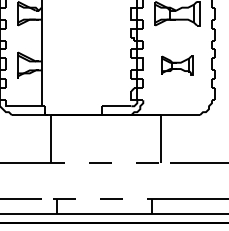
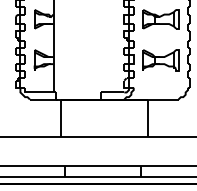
part: (177, 65) -> (160, 60), size x1.43
line: (106, 163) -> (104, 137), dashed -> solid
line: (106, 198) -> (104, 165), dashed -> solid

